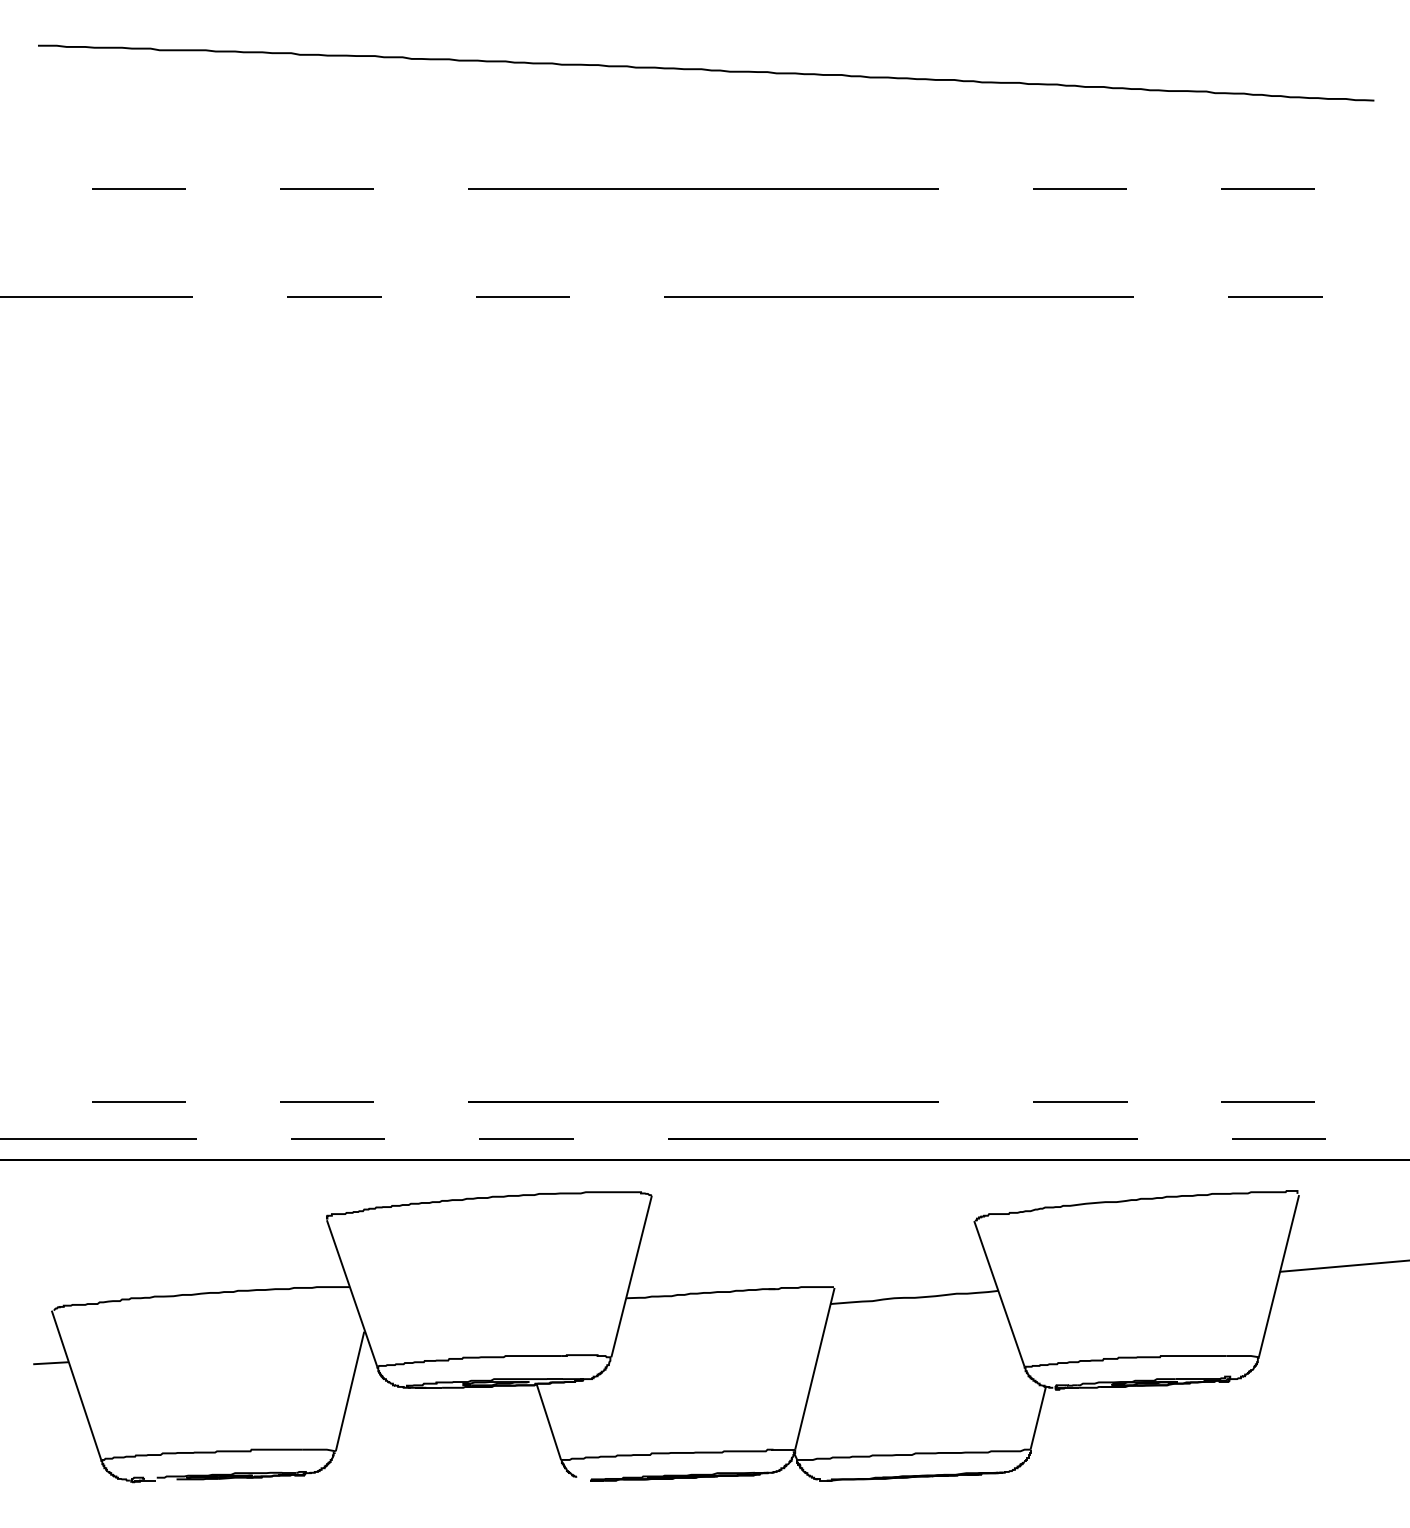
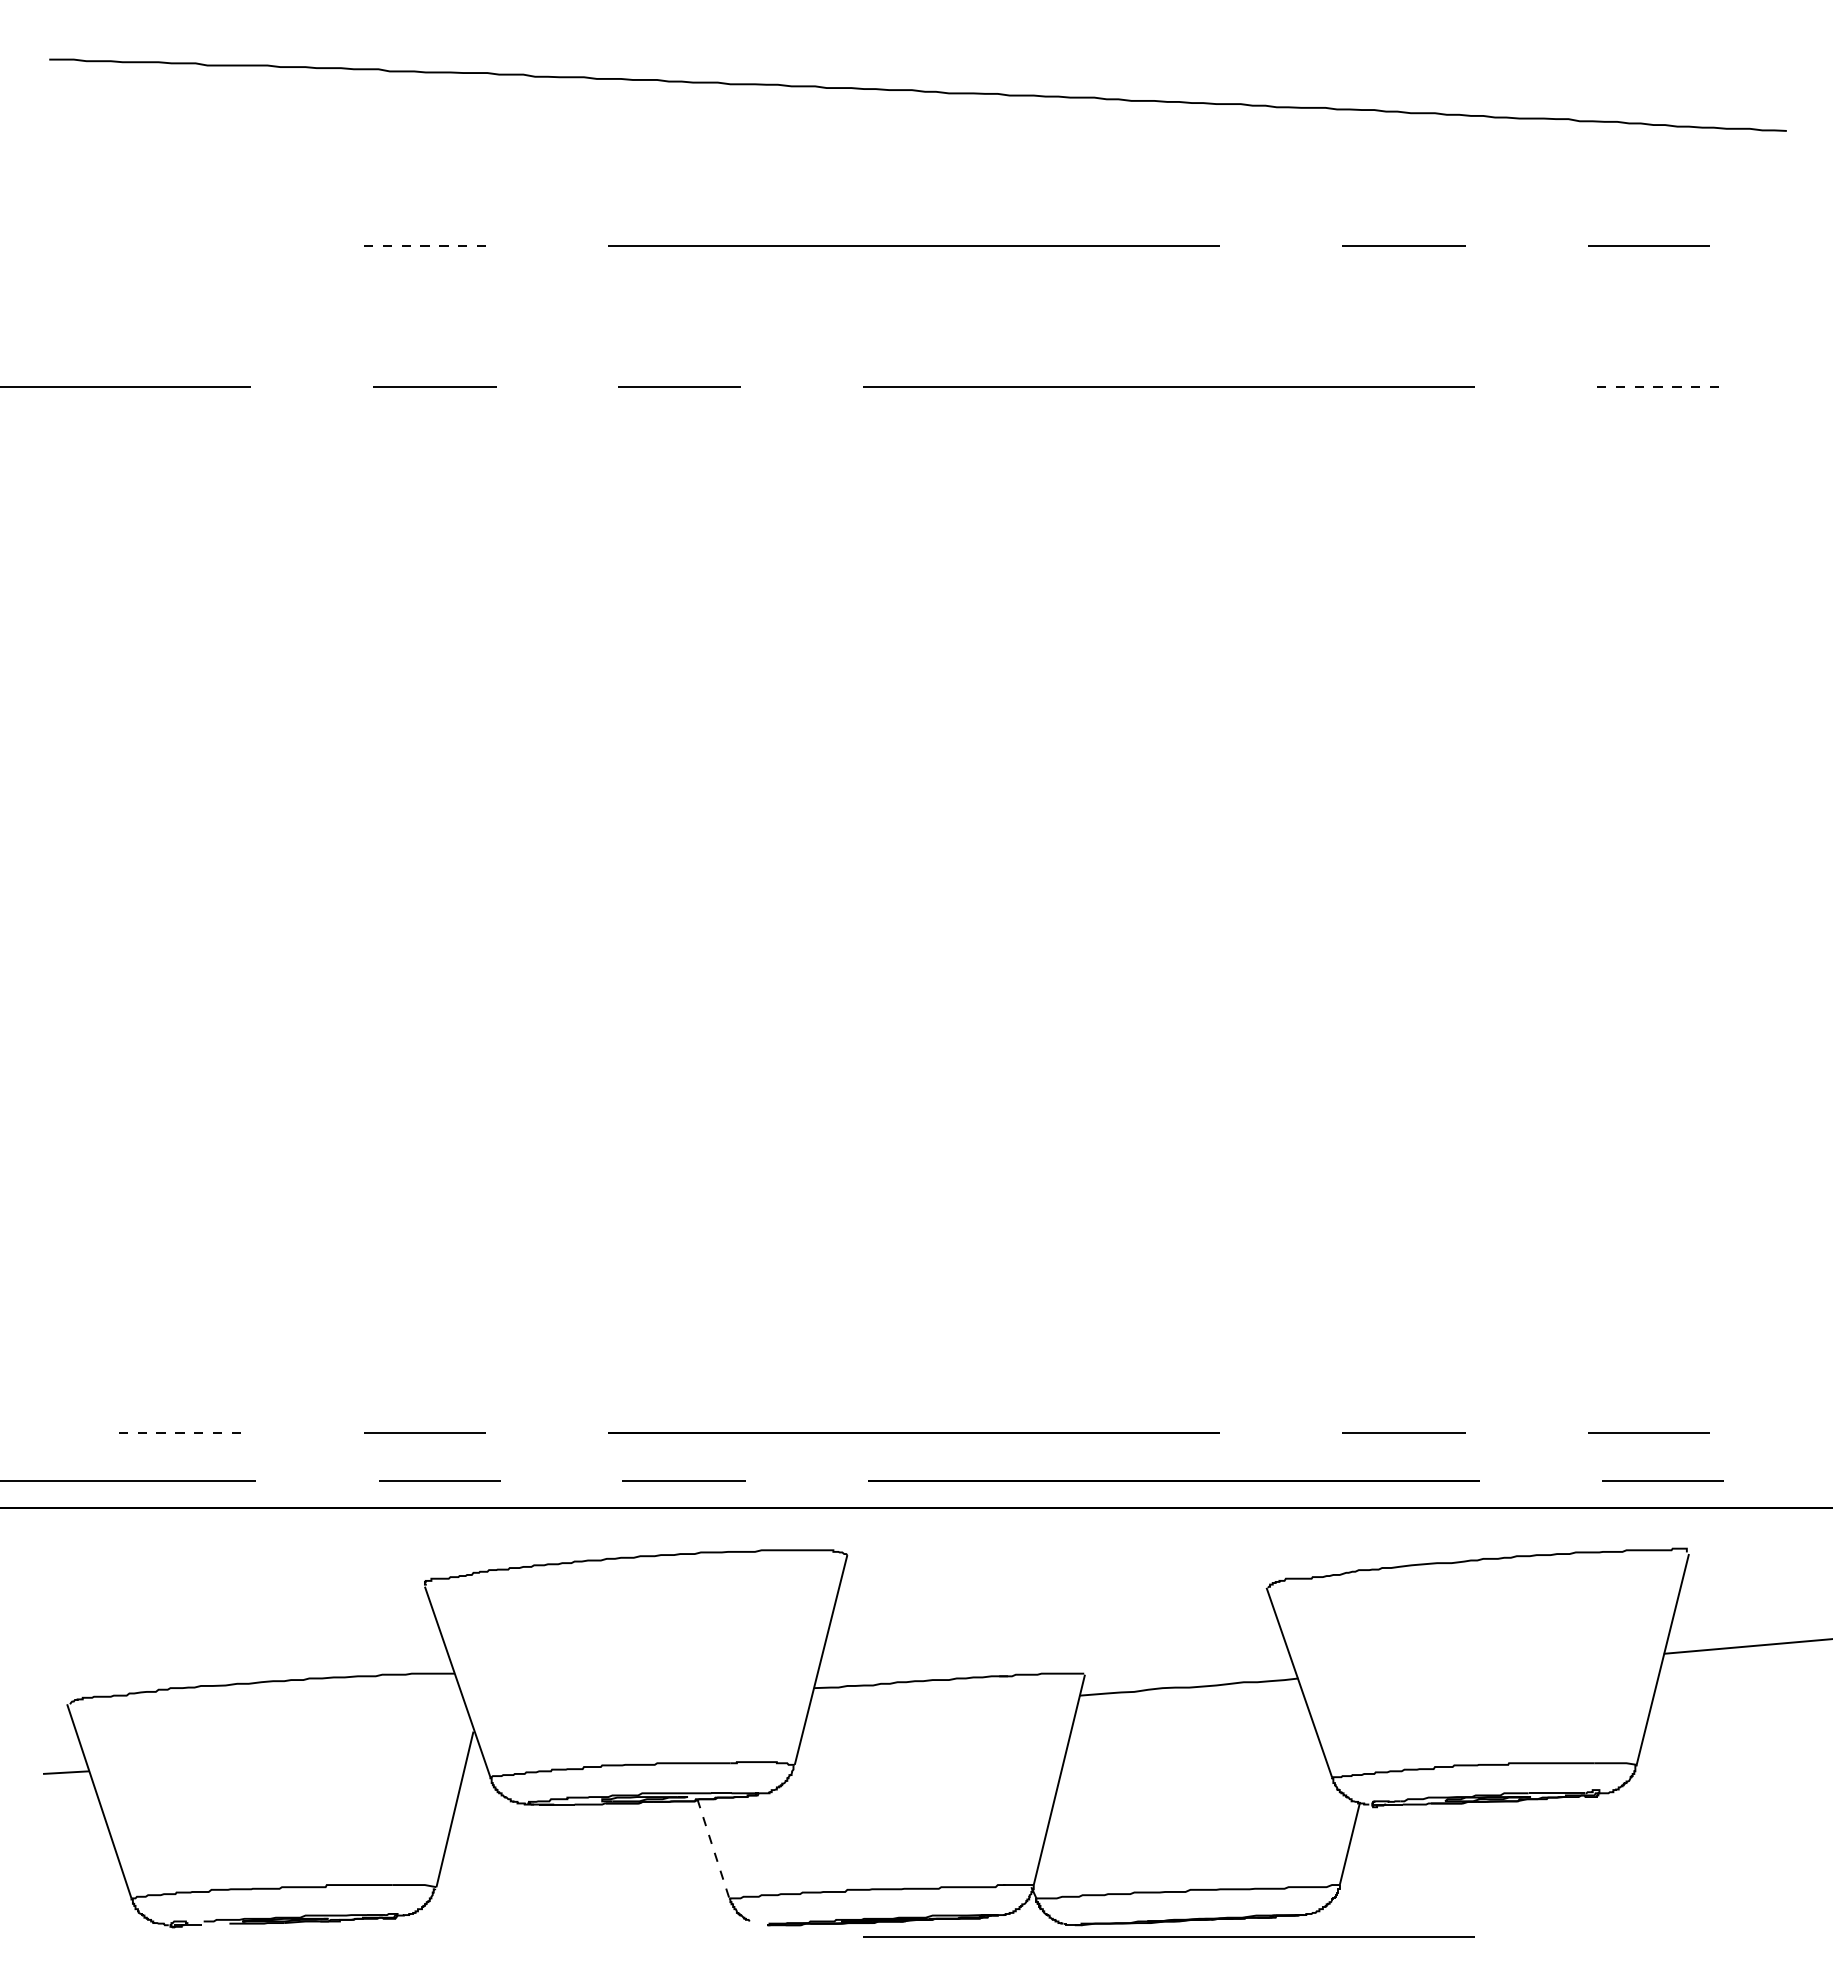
line: (138, 188) -> (180, 245), removed
line: (327, 188) -> (425, 245), solid -> dashed
line: (1275, 297) -> (1658, 386), solid -> dashed
line: (138, 1102) -> (180, 1433), solid -> dashed
line: (548, 1422) -> (713, 1849), solid -> dashed
line: (898, 1489) -> (1168, 1936), added

